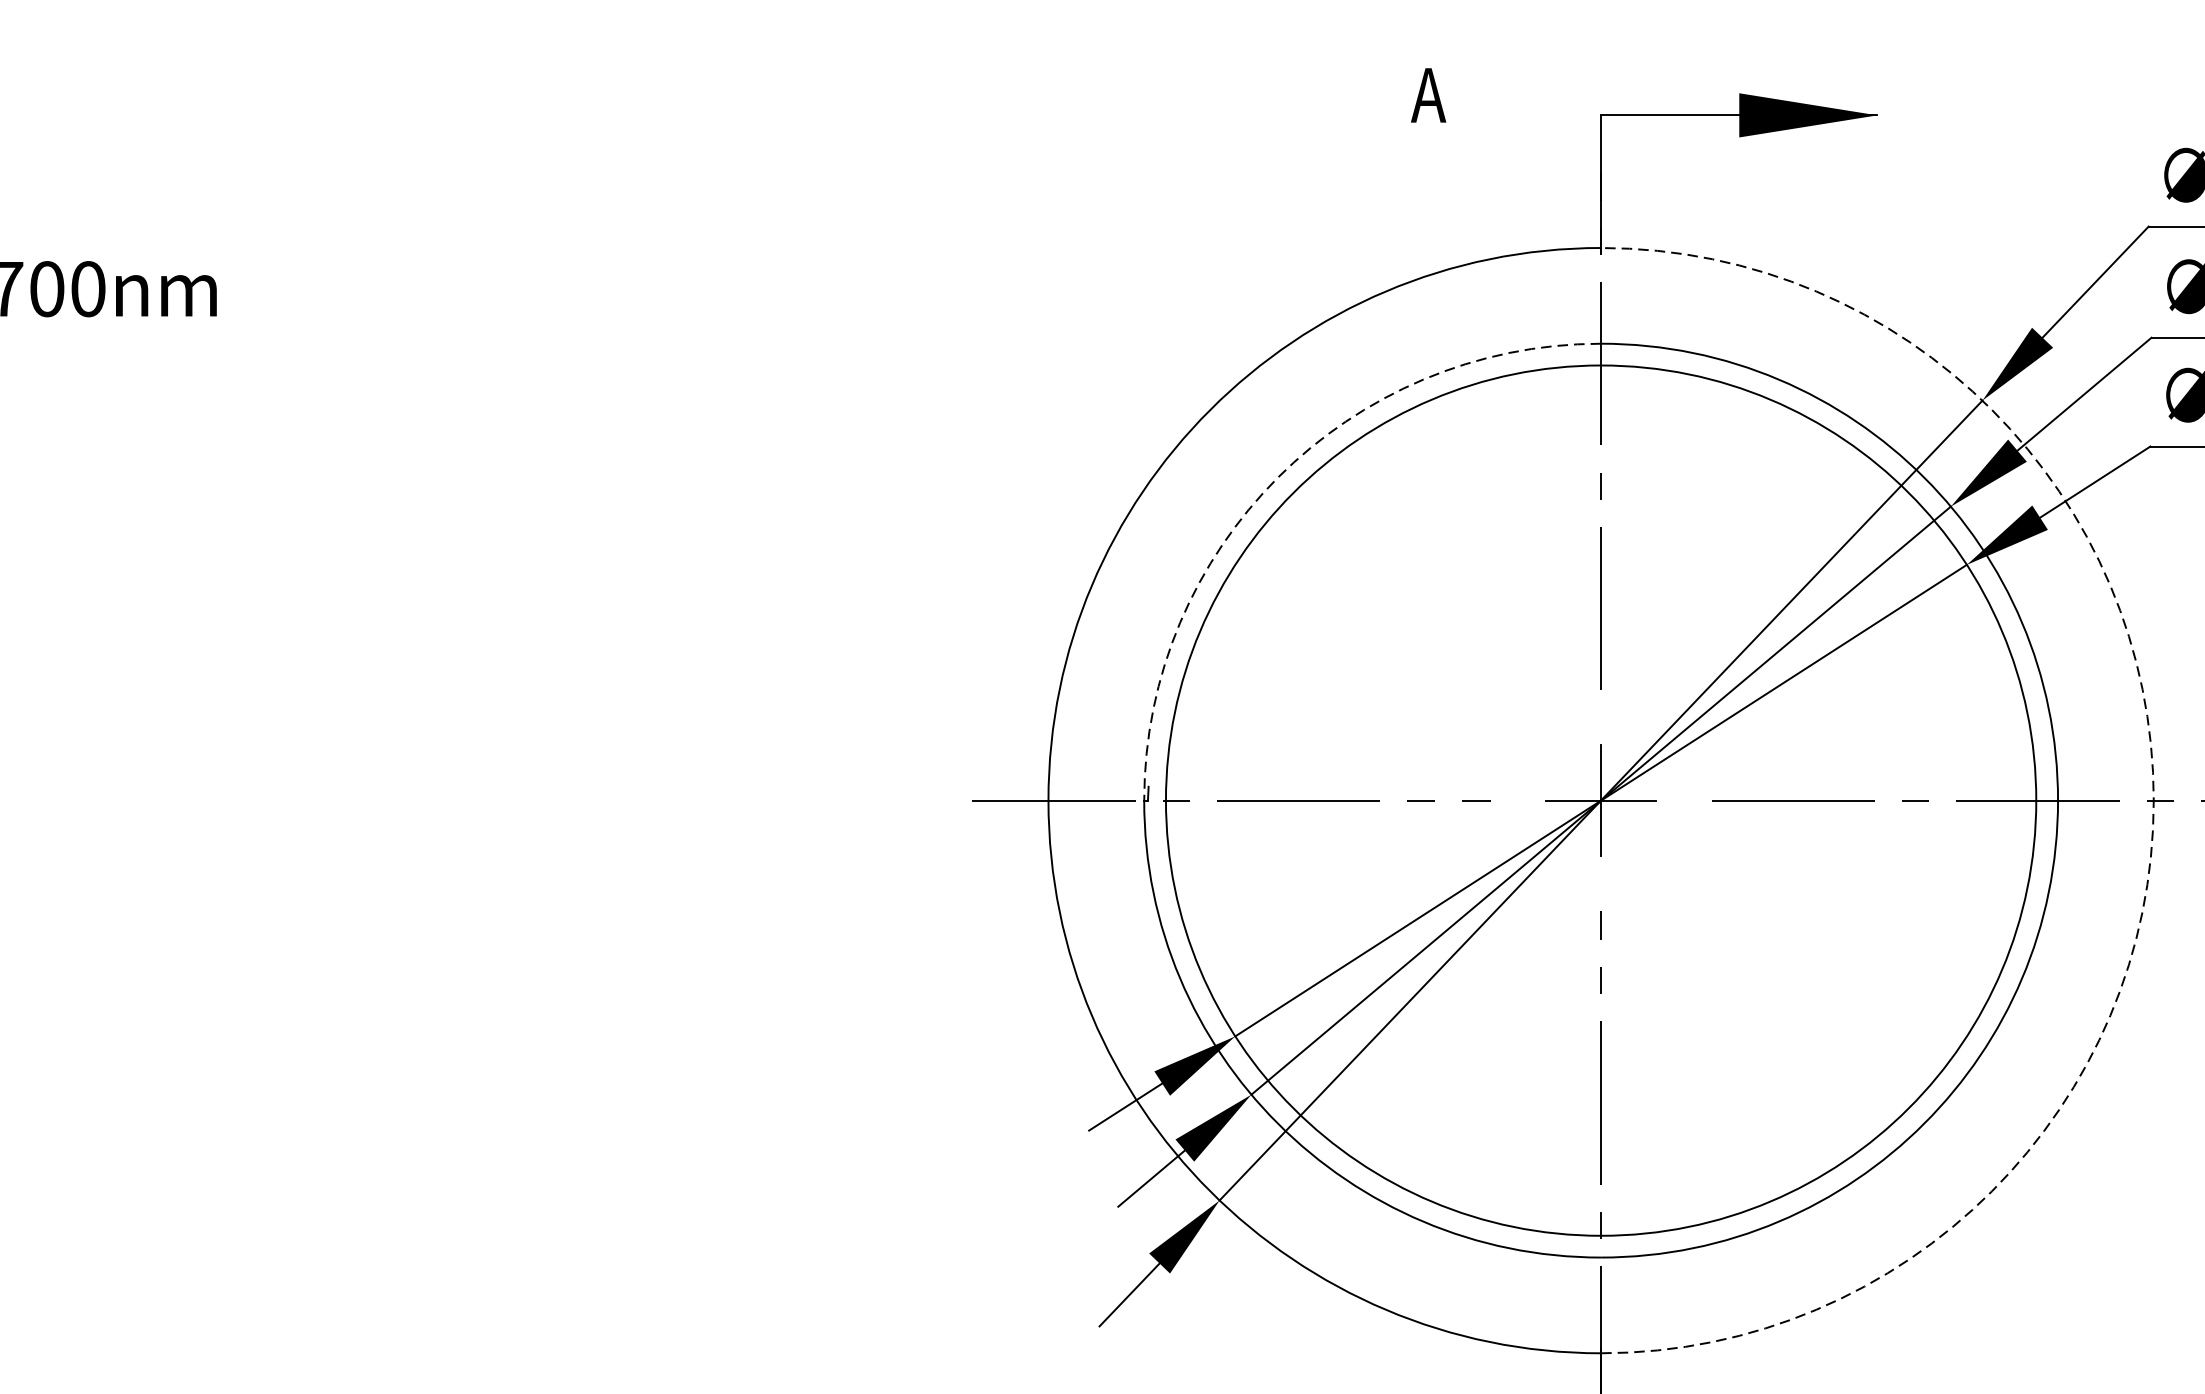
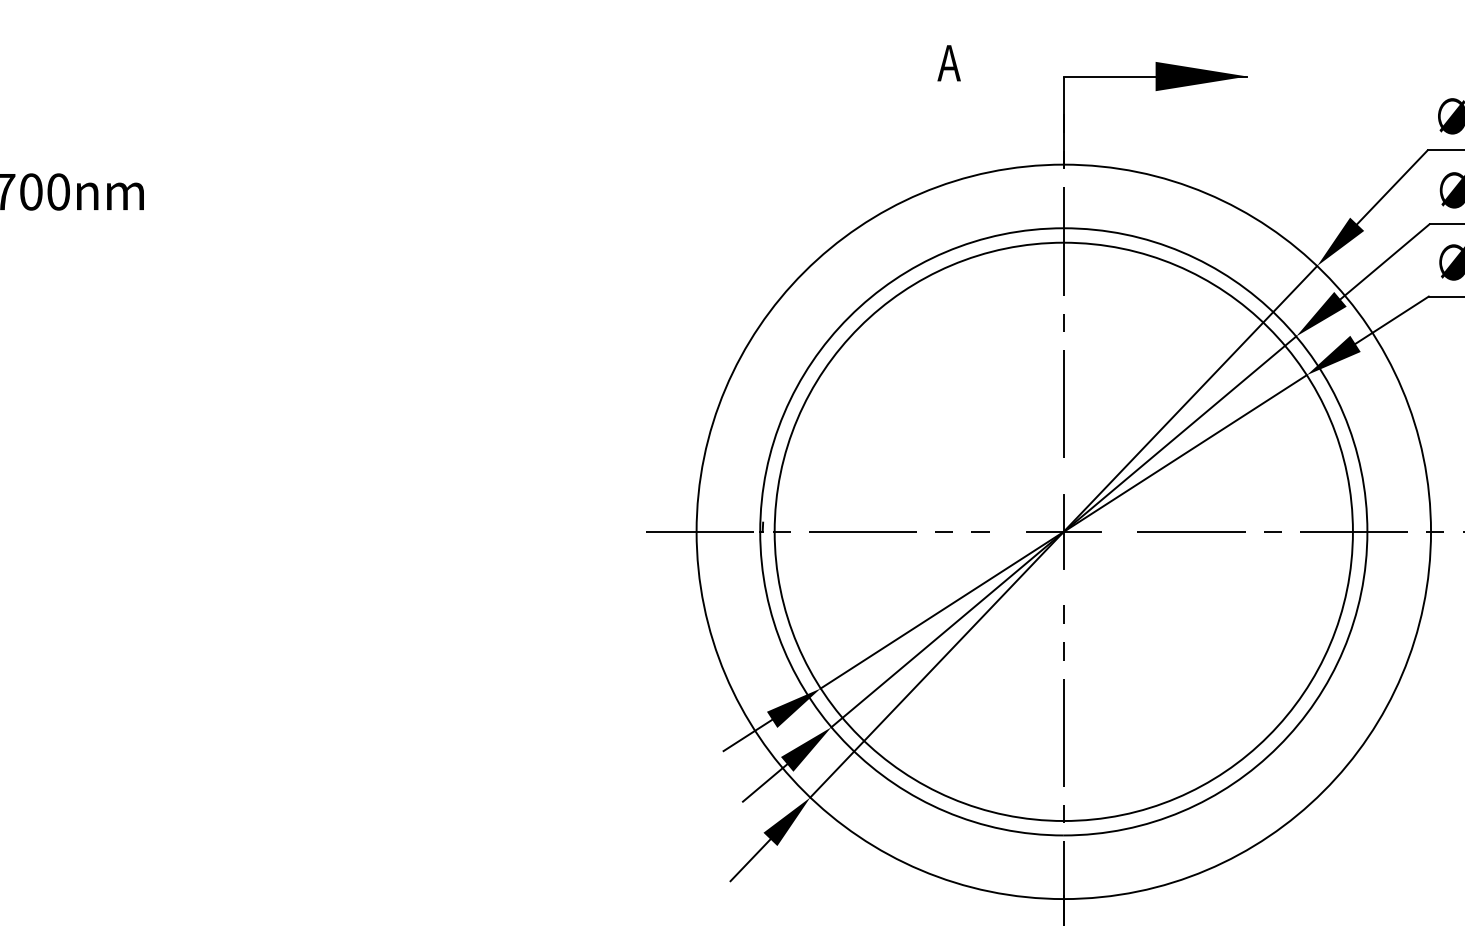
arc: (1278, 478) -> (849, 317), dashed -> solid
arc: (2154, 800) -> (1431, 531), dashed -> solid

